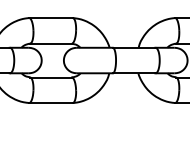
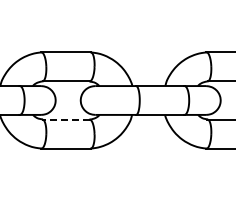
line: (50, 77) -> (65, 119), solid -> dashed

